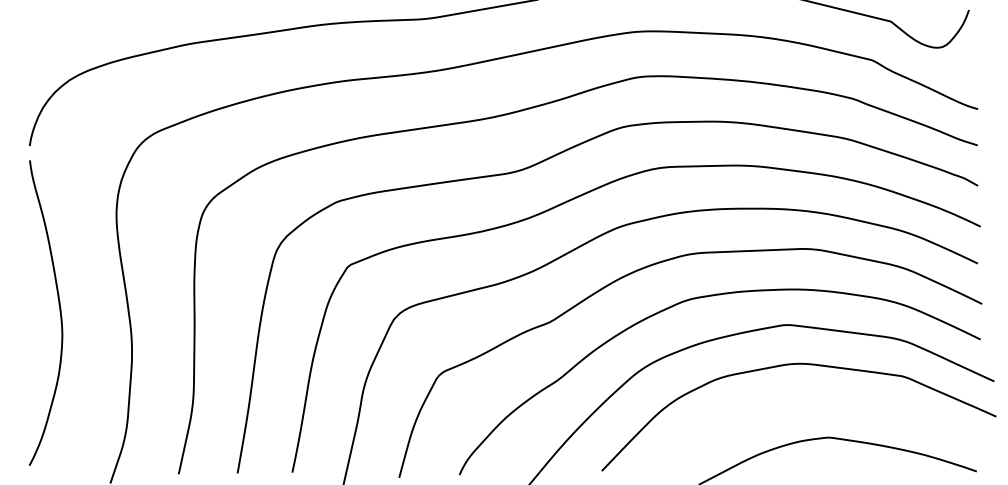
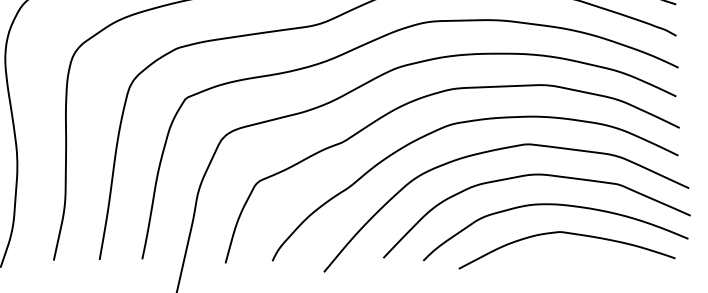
curve: (822, 403) -> (555, 205), added

